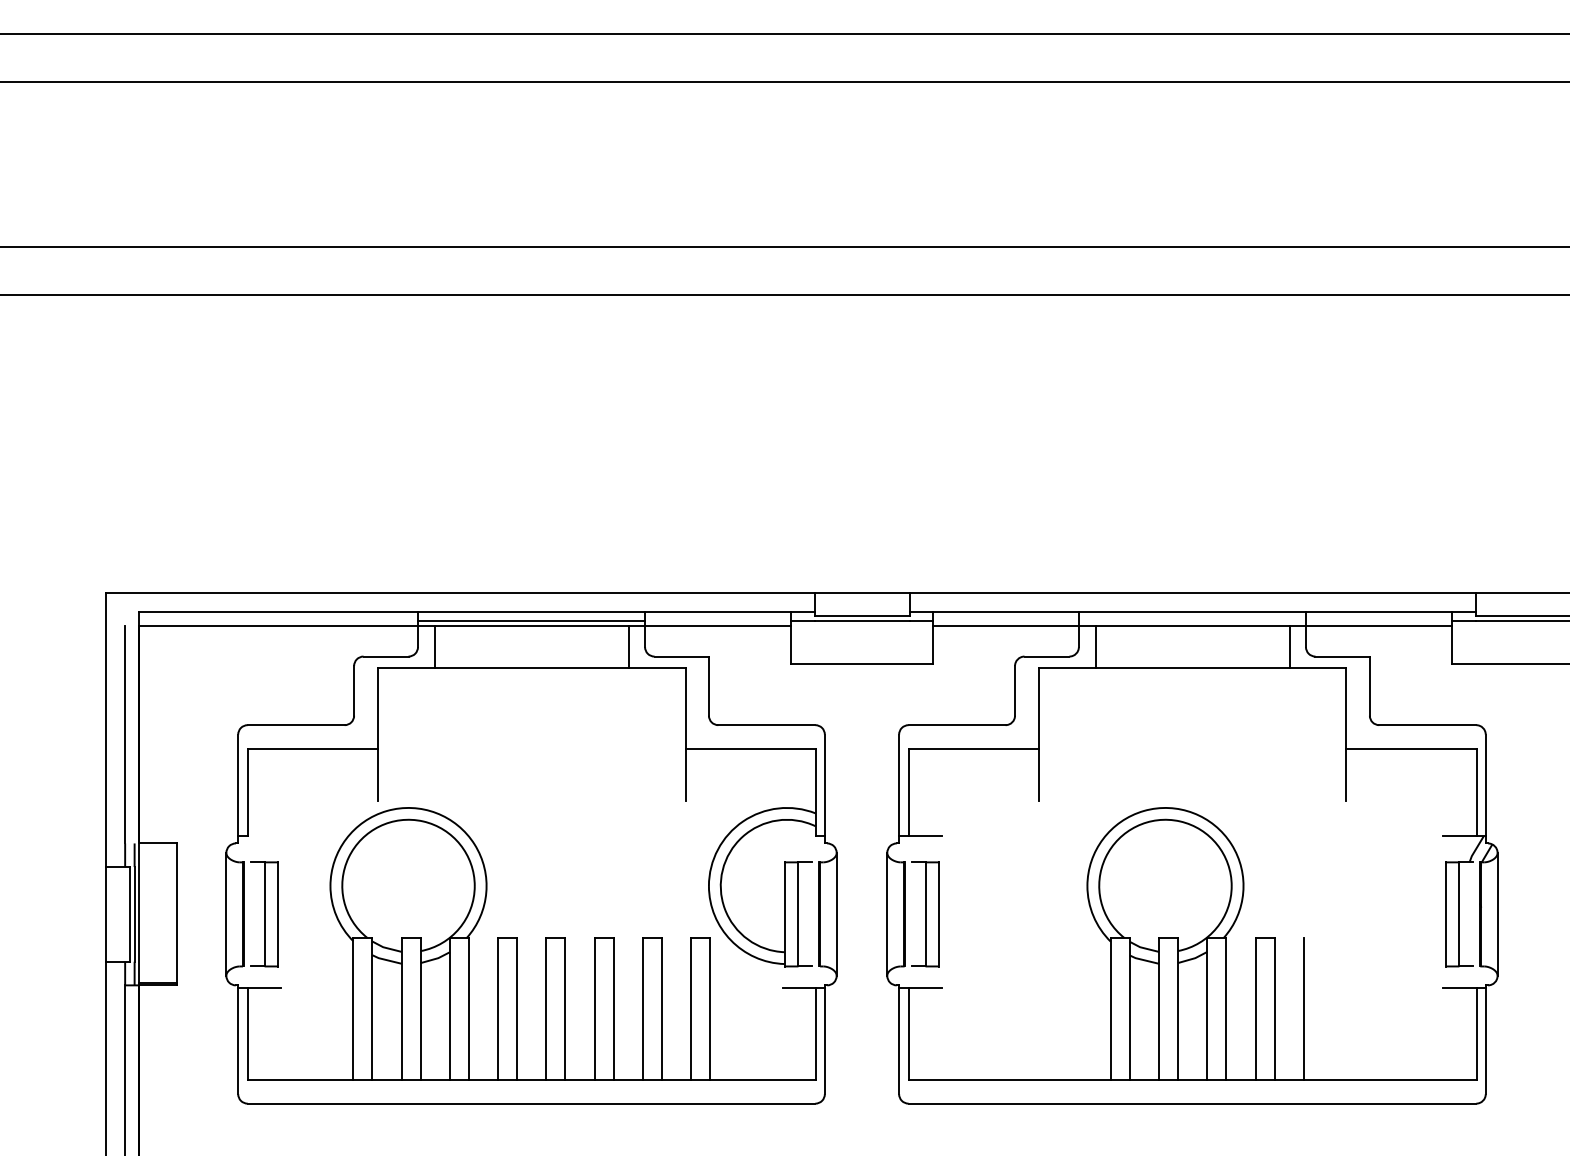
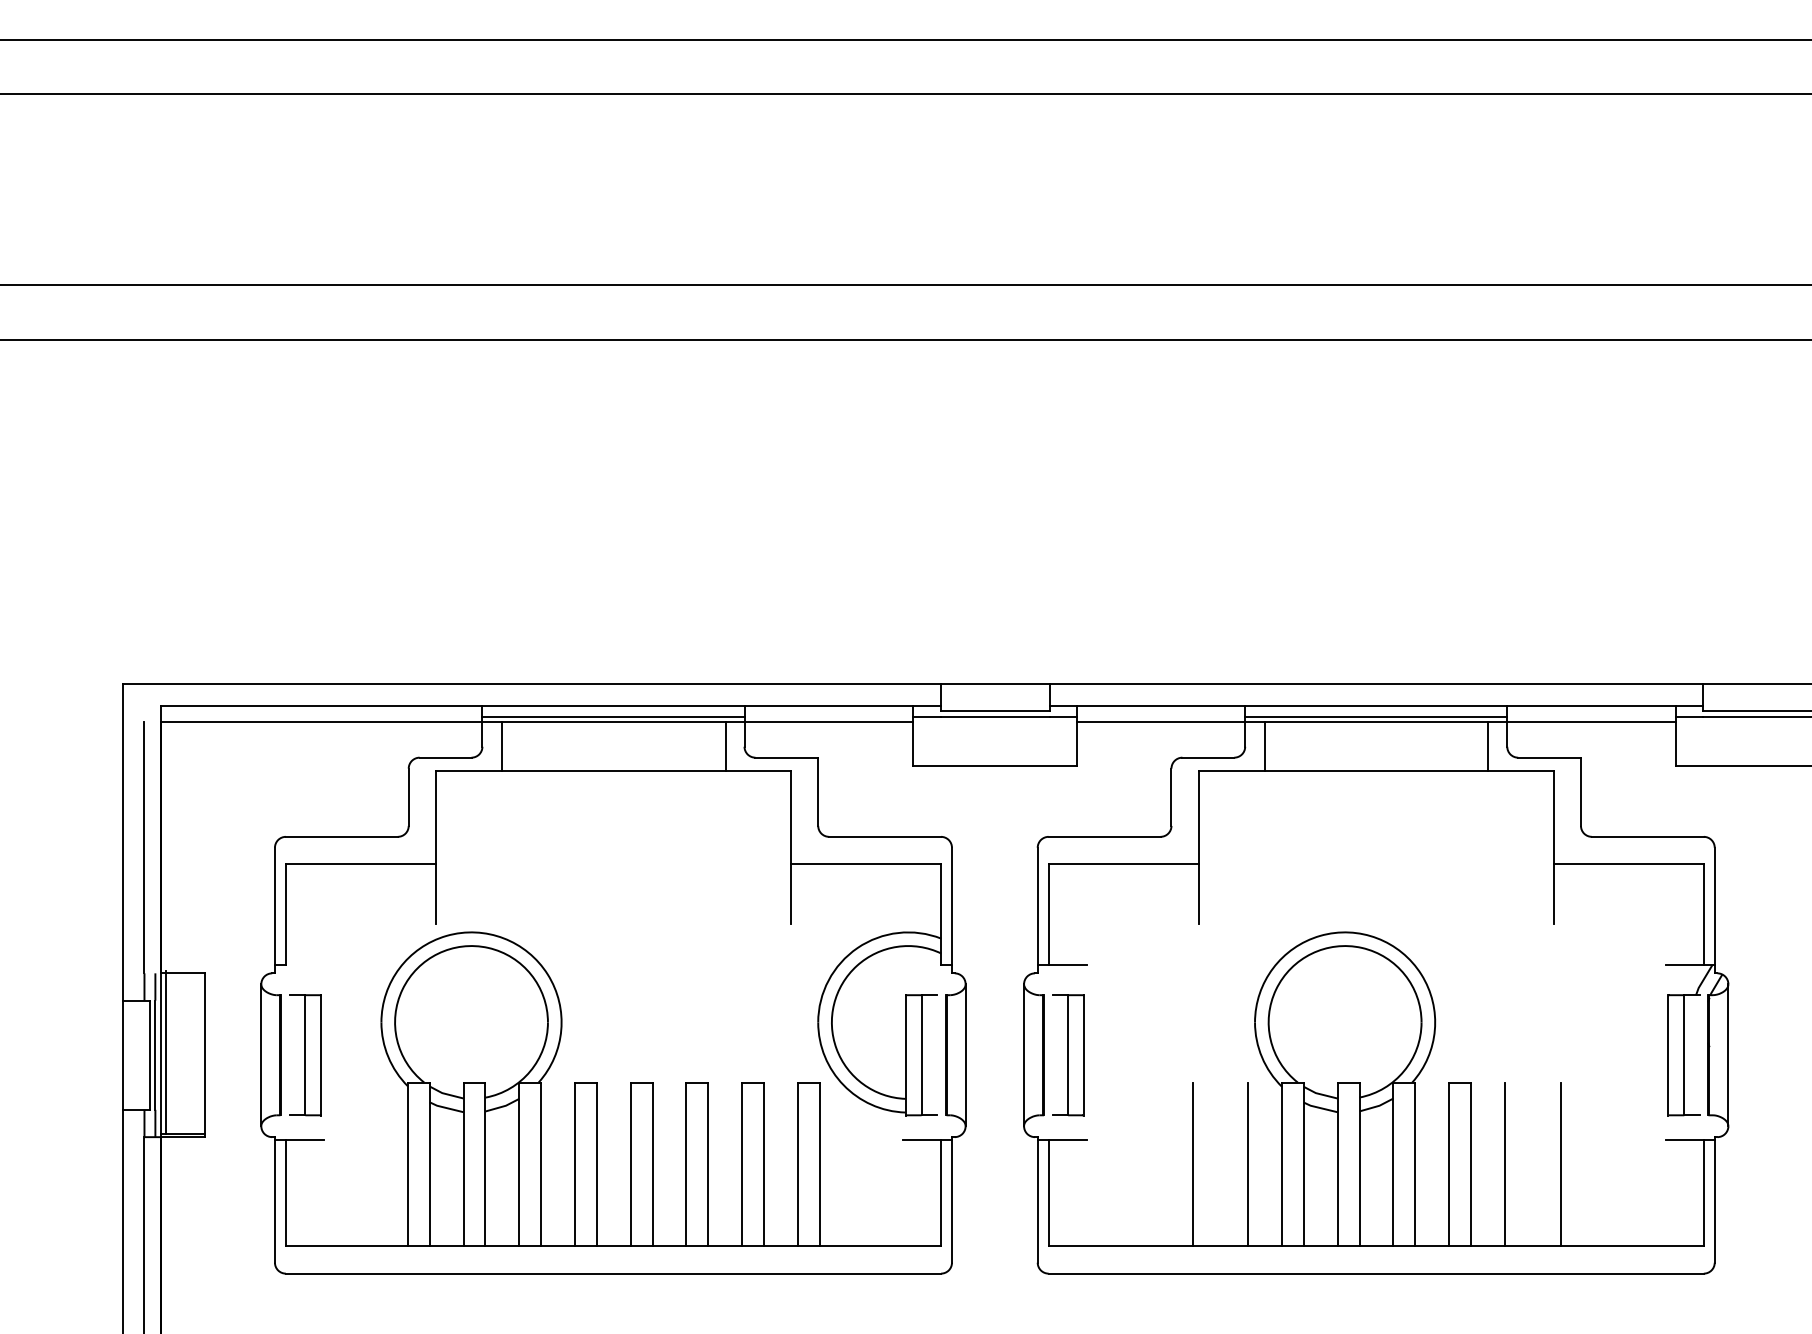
line: (1191, 621) -> (1375, 717), added
line: (144, 912) -> (166, 1053), added
line: (1033, 1008) -> (1192, 1163), added
line: (1081, 1008) -> (1248, 1163), added
line: (1352, 1008) -> (1560, 1163), added

